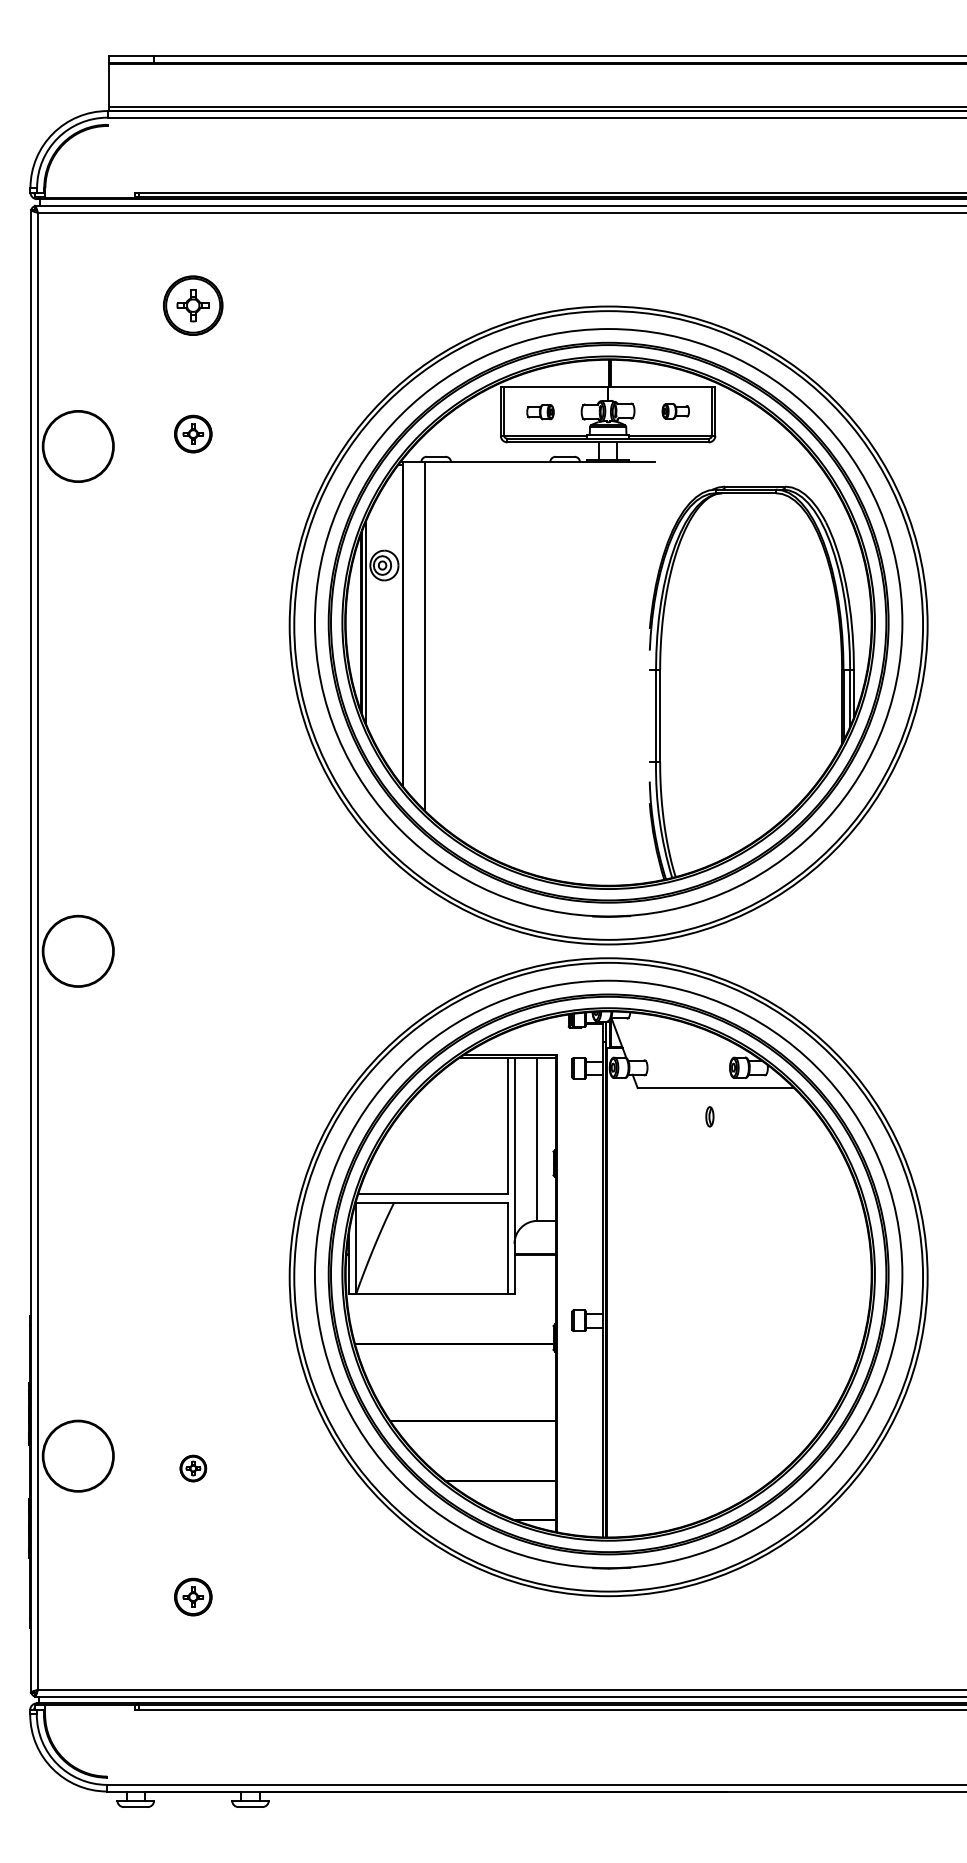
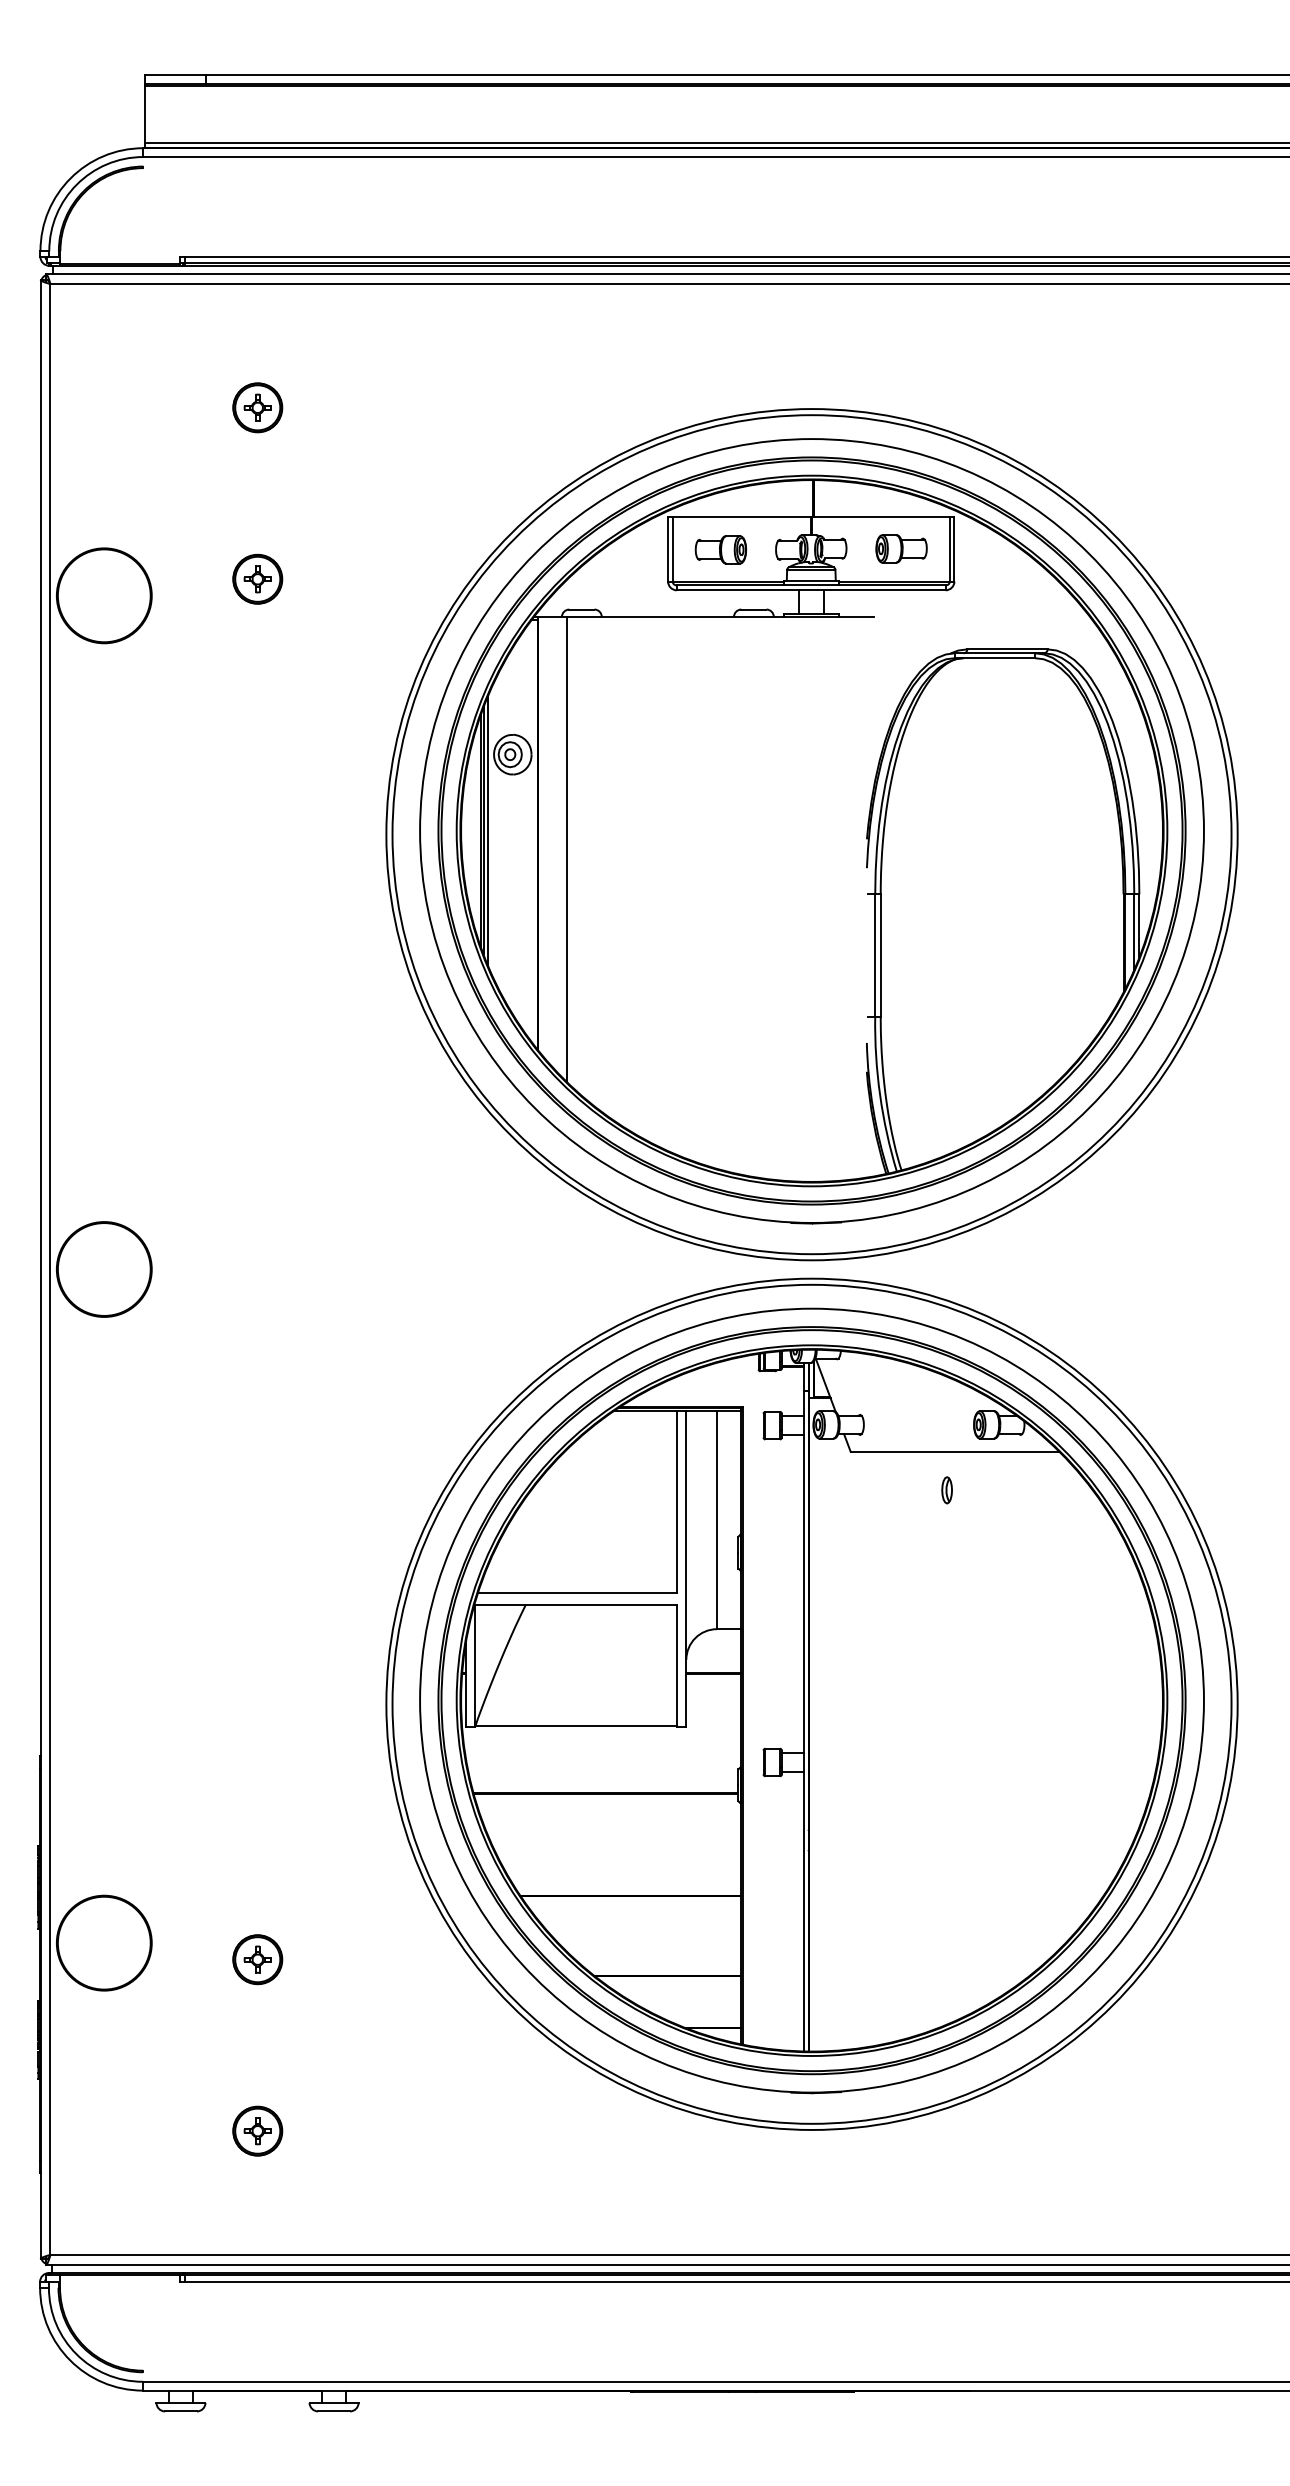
part: (193, 305) -> (258, 407), size x0.62
part: (675, 411) -> (901, 549), size x1.43
part: (540, 412) -> (721, 550), size x1.43
part: (193, 1468) -> (258, 1959), size x1.43

